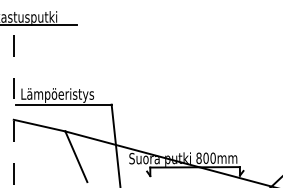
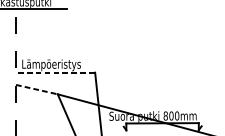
line: (63, 104) -> (56, 72), solid -> dashed
line: (40, 125) -> (37, 89), solid -> dashed

